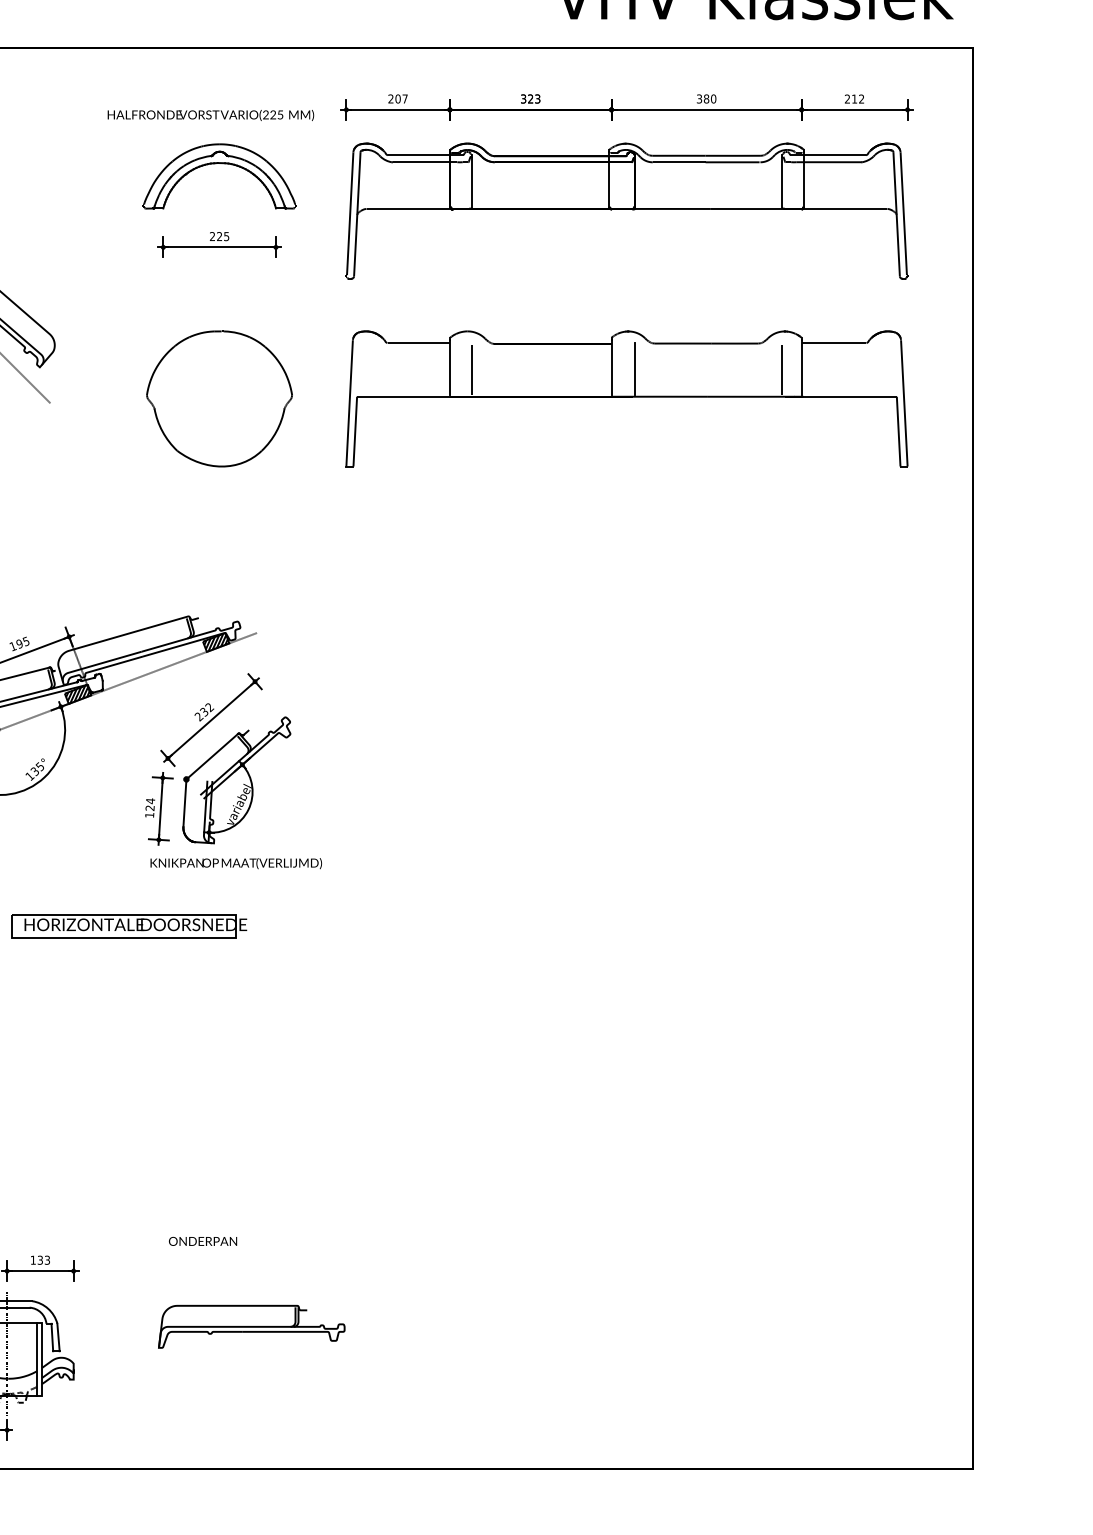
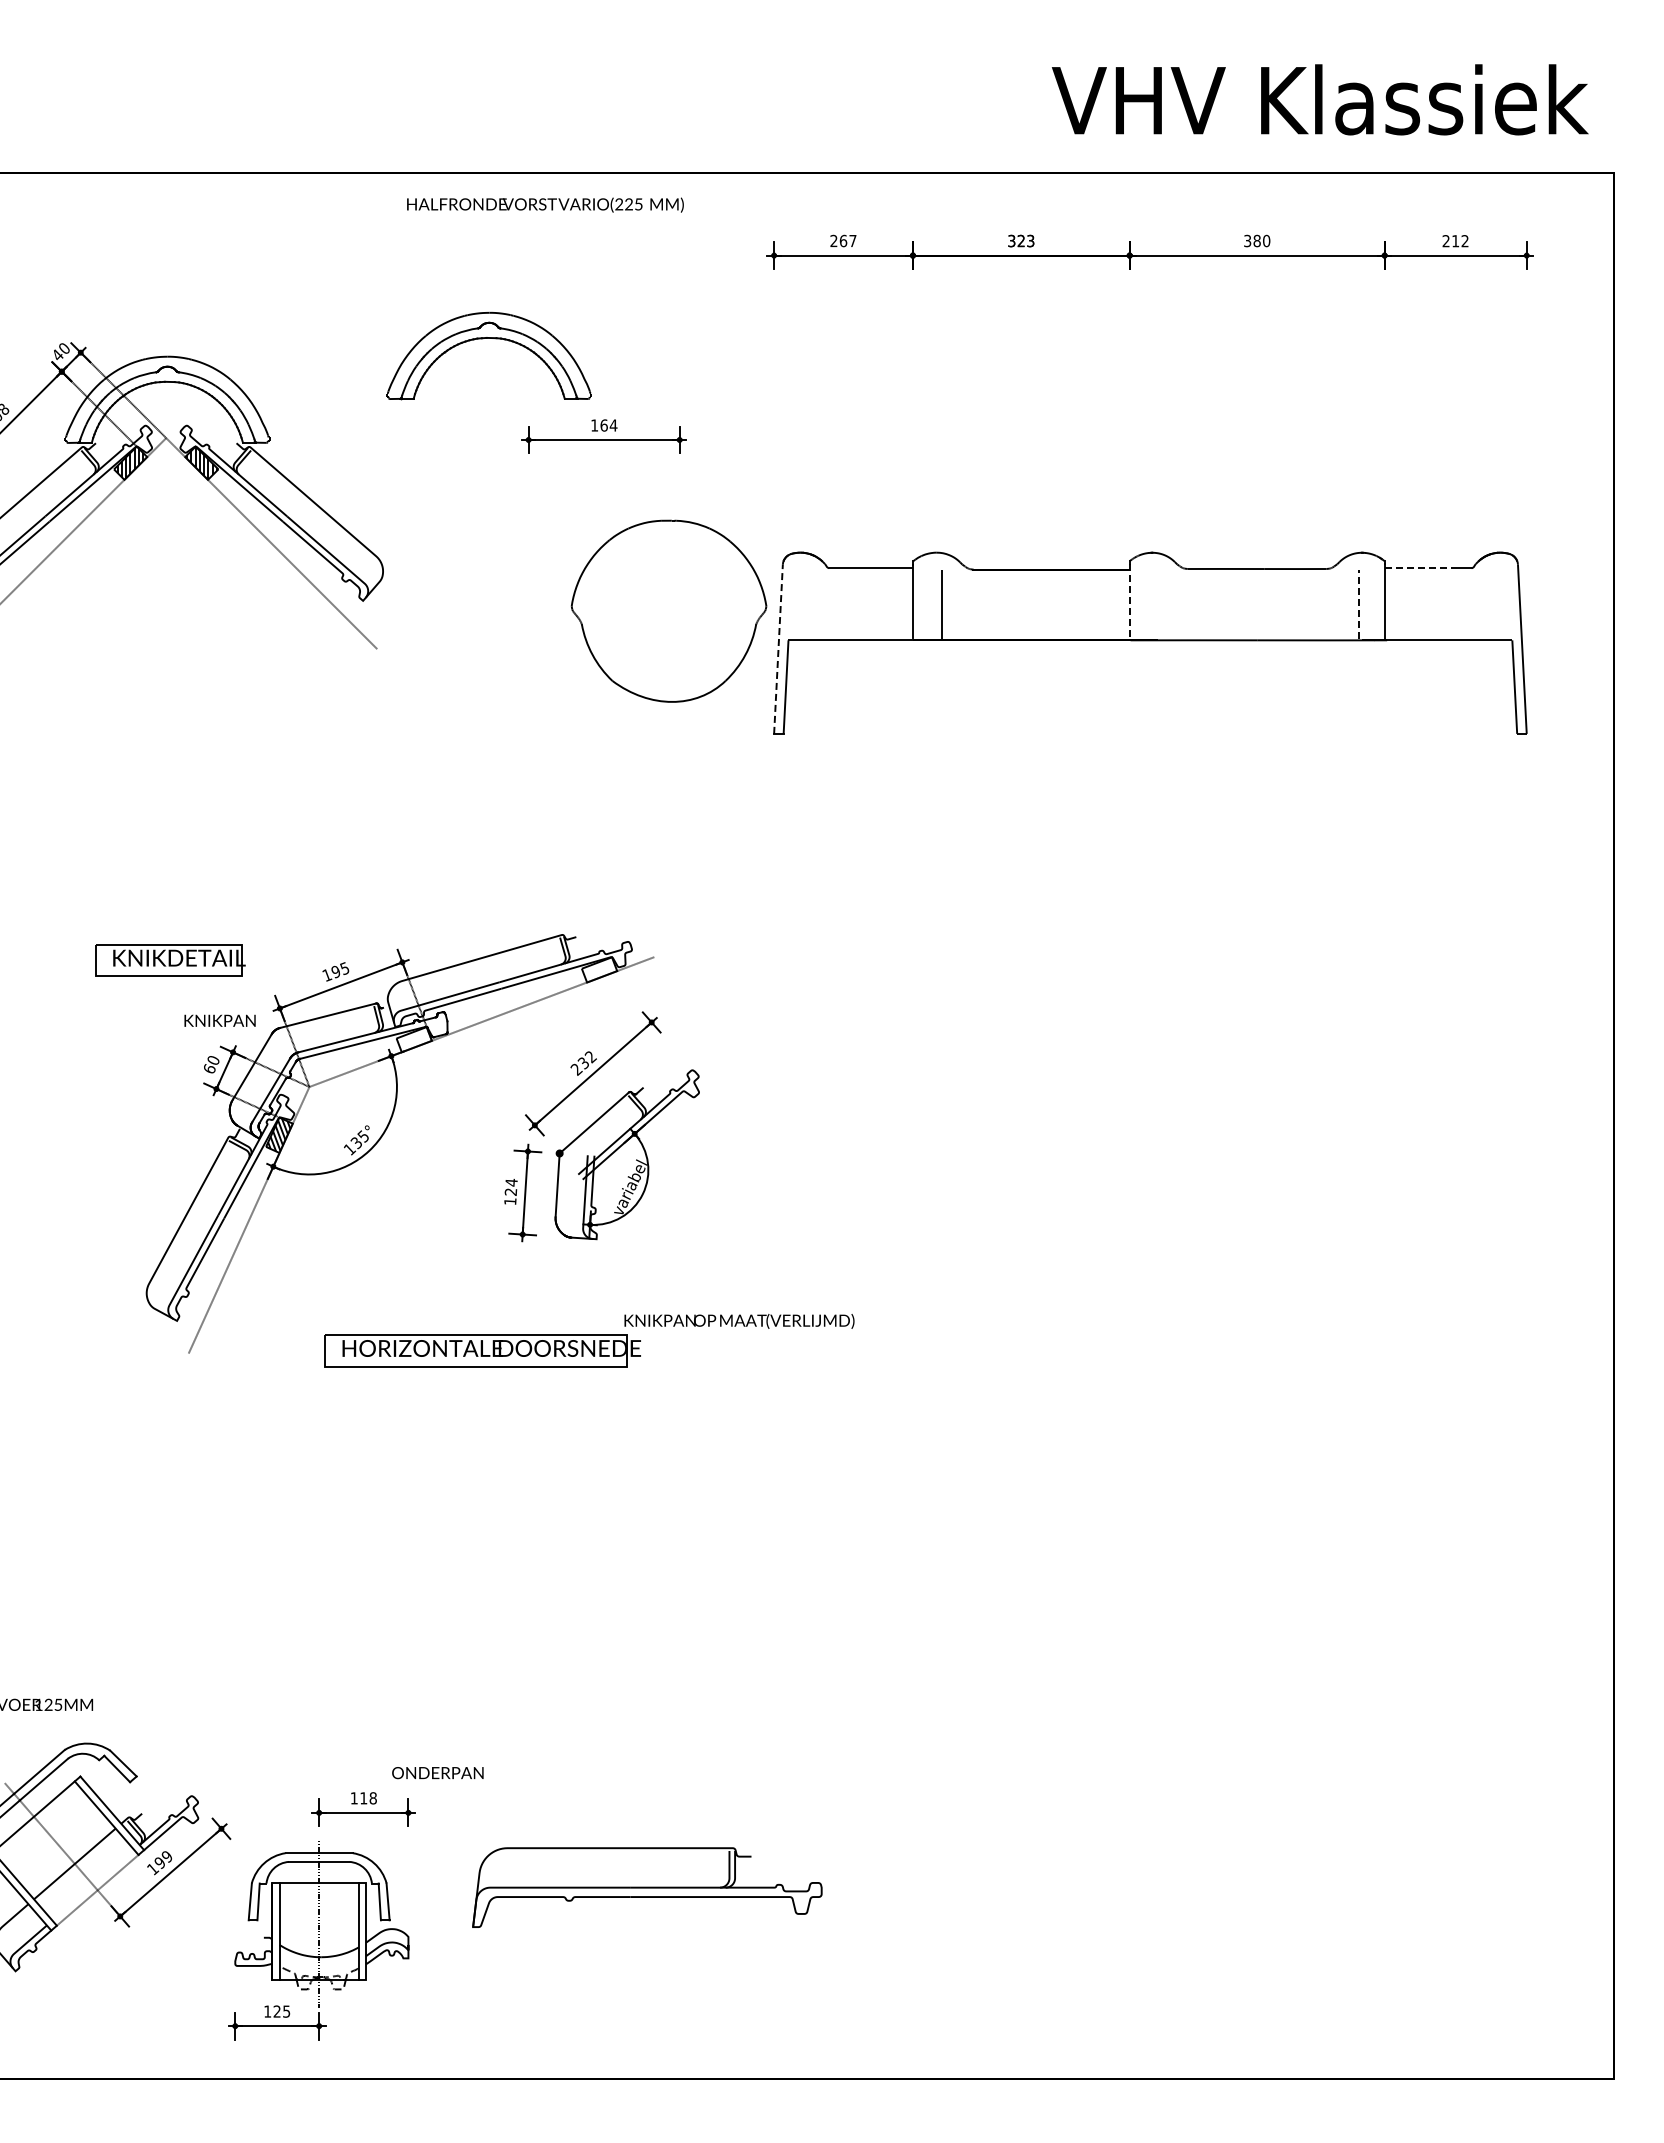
text: (398, 98) -> (843, 240), 207 -> 267
text: (210, 115) -> (545, 204), moved
part: (219, 163) -> (488, 338), moved
part: (627, 210) -> (1150, 390), removed
text: (219, 236) -> (604, 425), 225 -> 164
line: (827, 343) -> (1419, 568), solid -> dashed
line: (611, 367) -> (1129, 601), solid -> dashed
line: (635, 369) -> (1161, 603), removed
line: (782, 369) -> (1358, 603), solid -> dashed
part: (219, 398) -> (668, 610), moved
line: (349, 403) -> (778, 649), solid -> dashed
hatch: (216, 642) -> (599, 969), removed
hatch: (77, 694) -> (413, 1039), removed
text: (236, 863) -> (739, 1321), moved
text: (202, 1241) -> (437, 1773), moved
text: (43, 1260) -> (368, 1798), 133 -> 118
part: (251, 1326) -> (646, 1887), size x1.4

